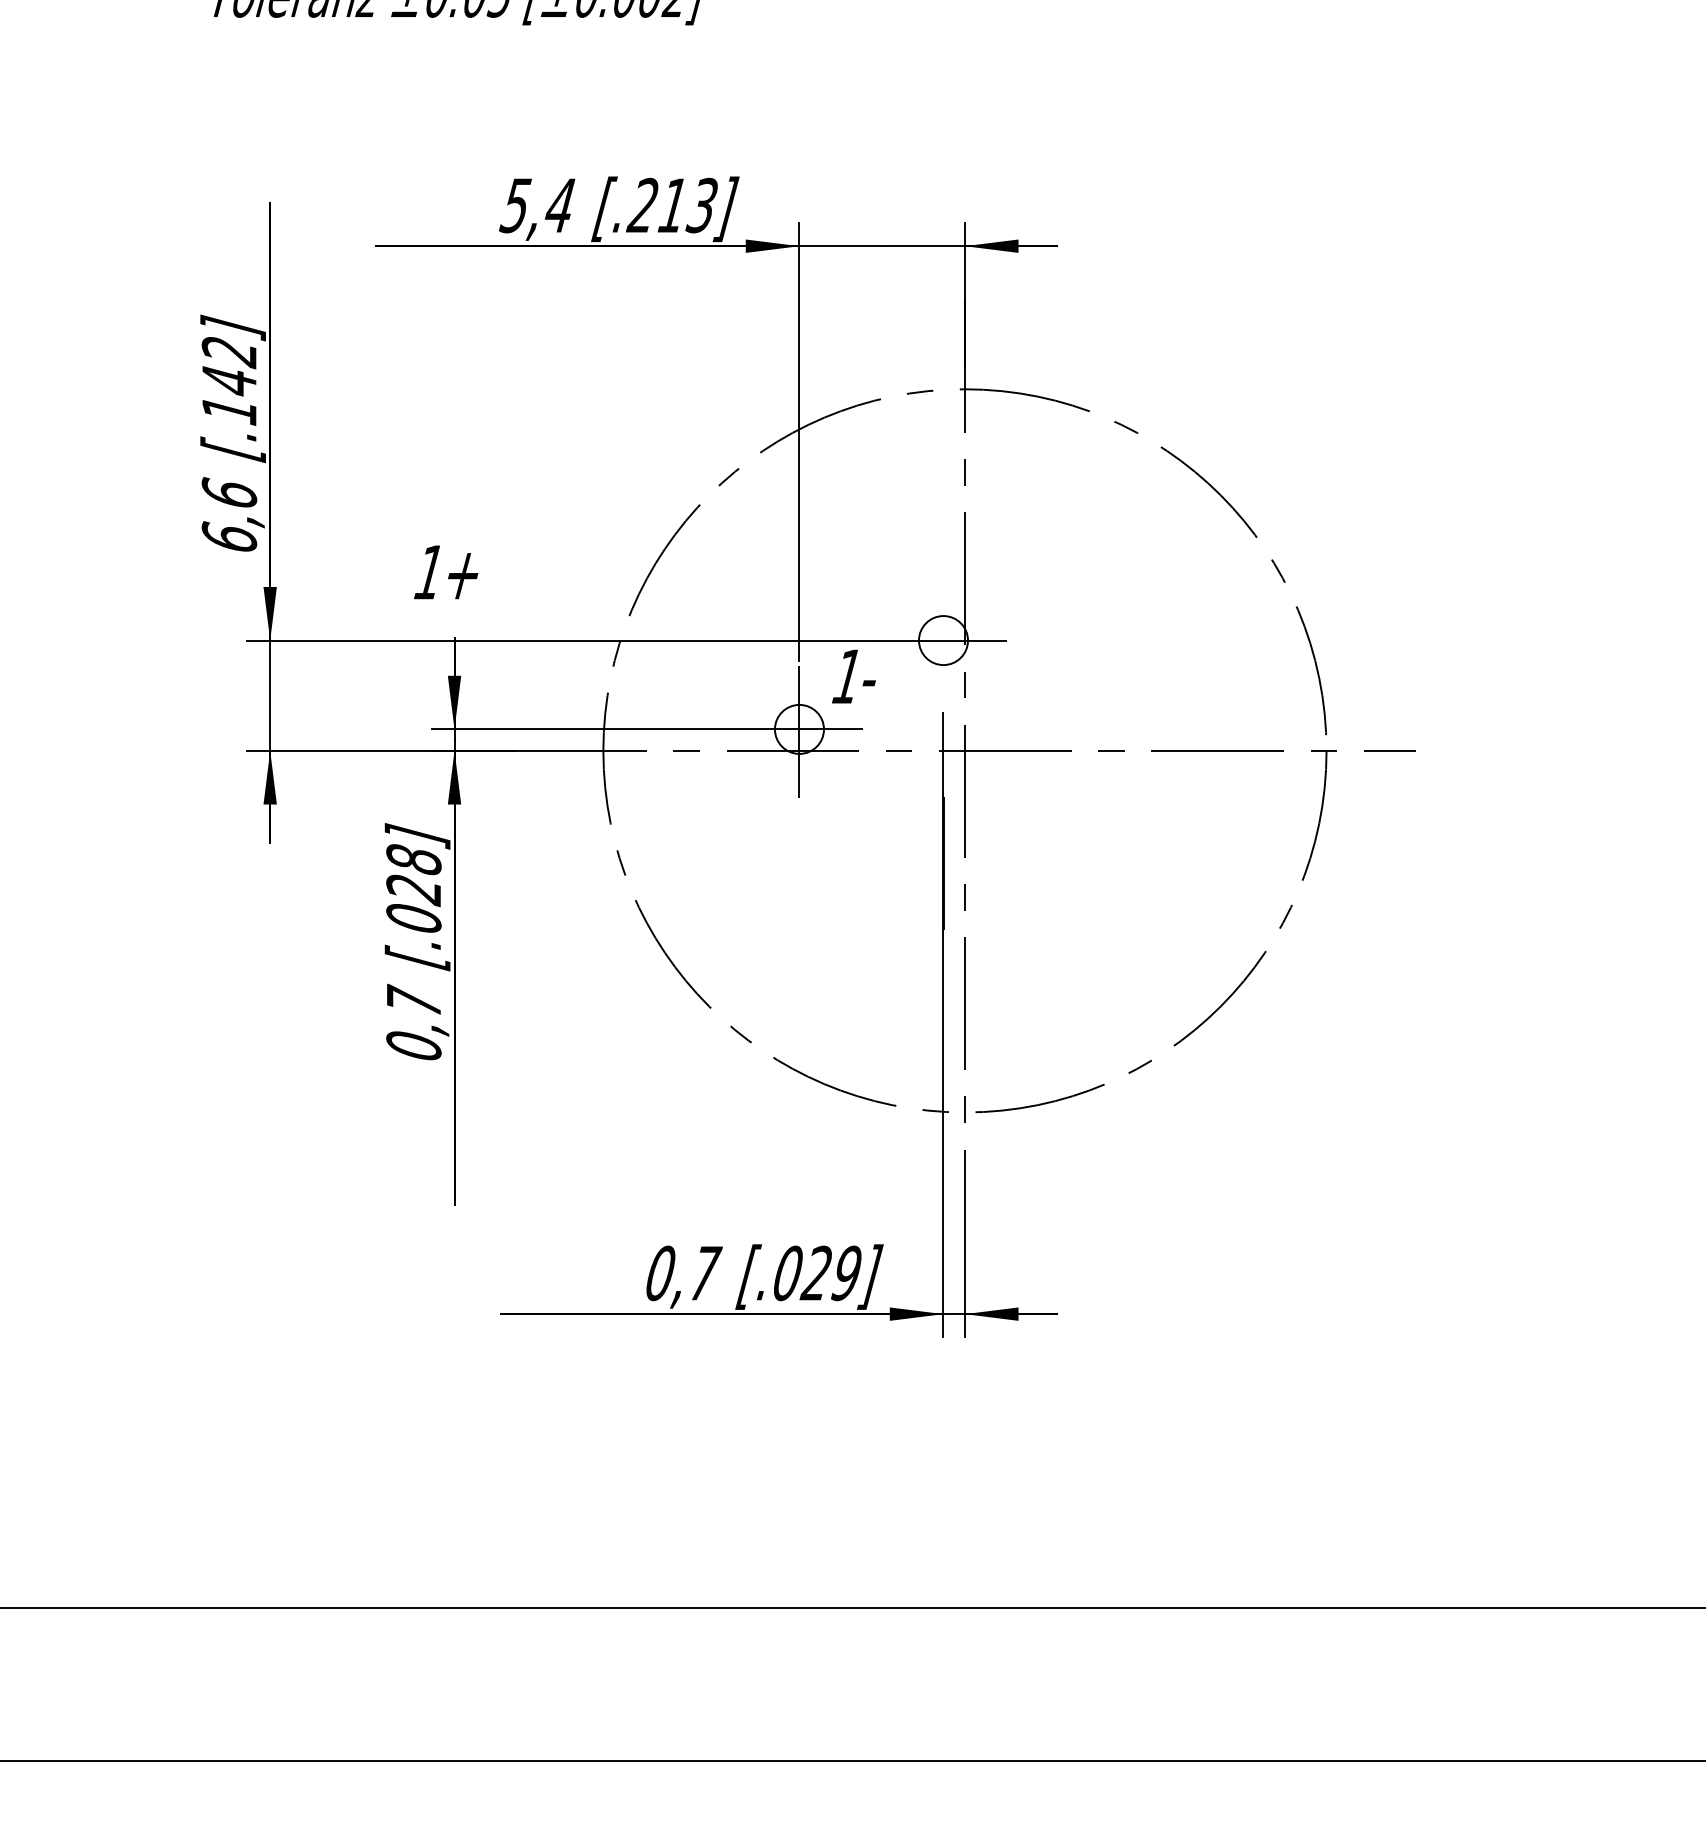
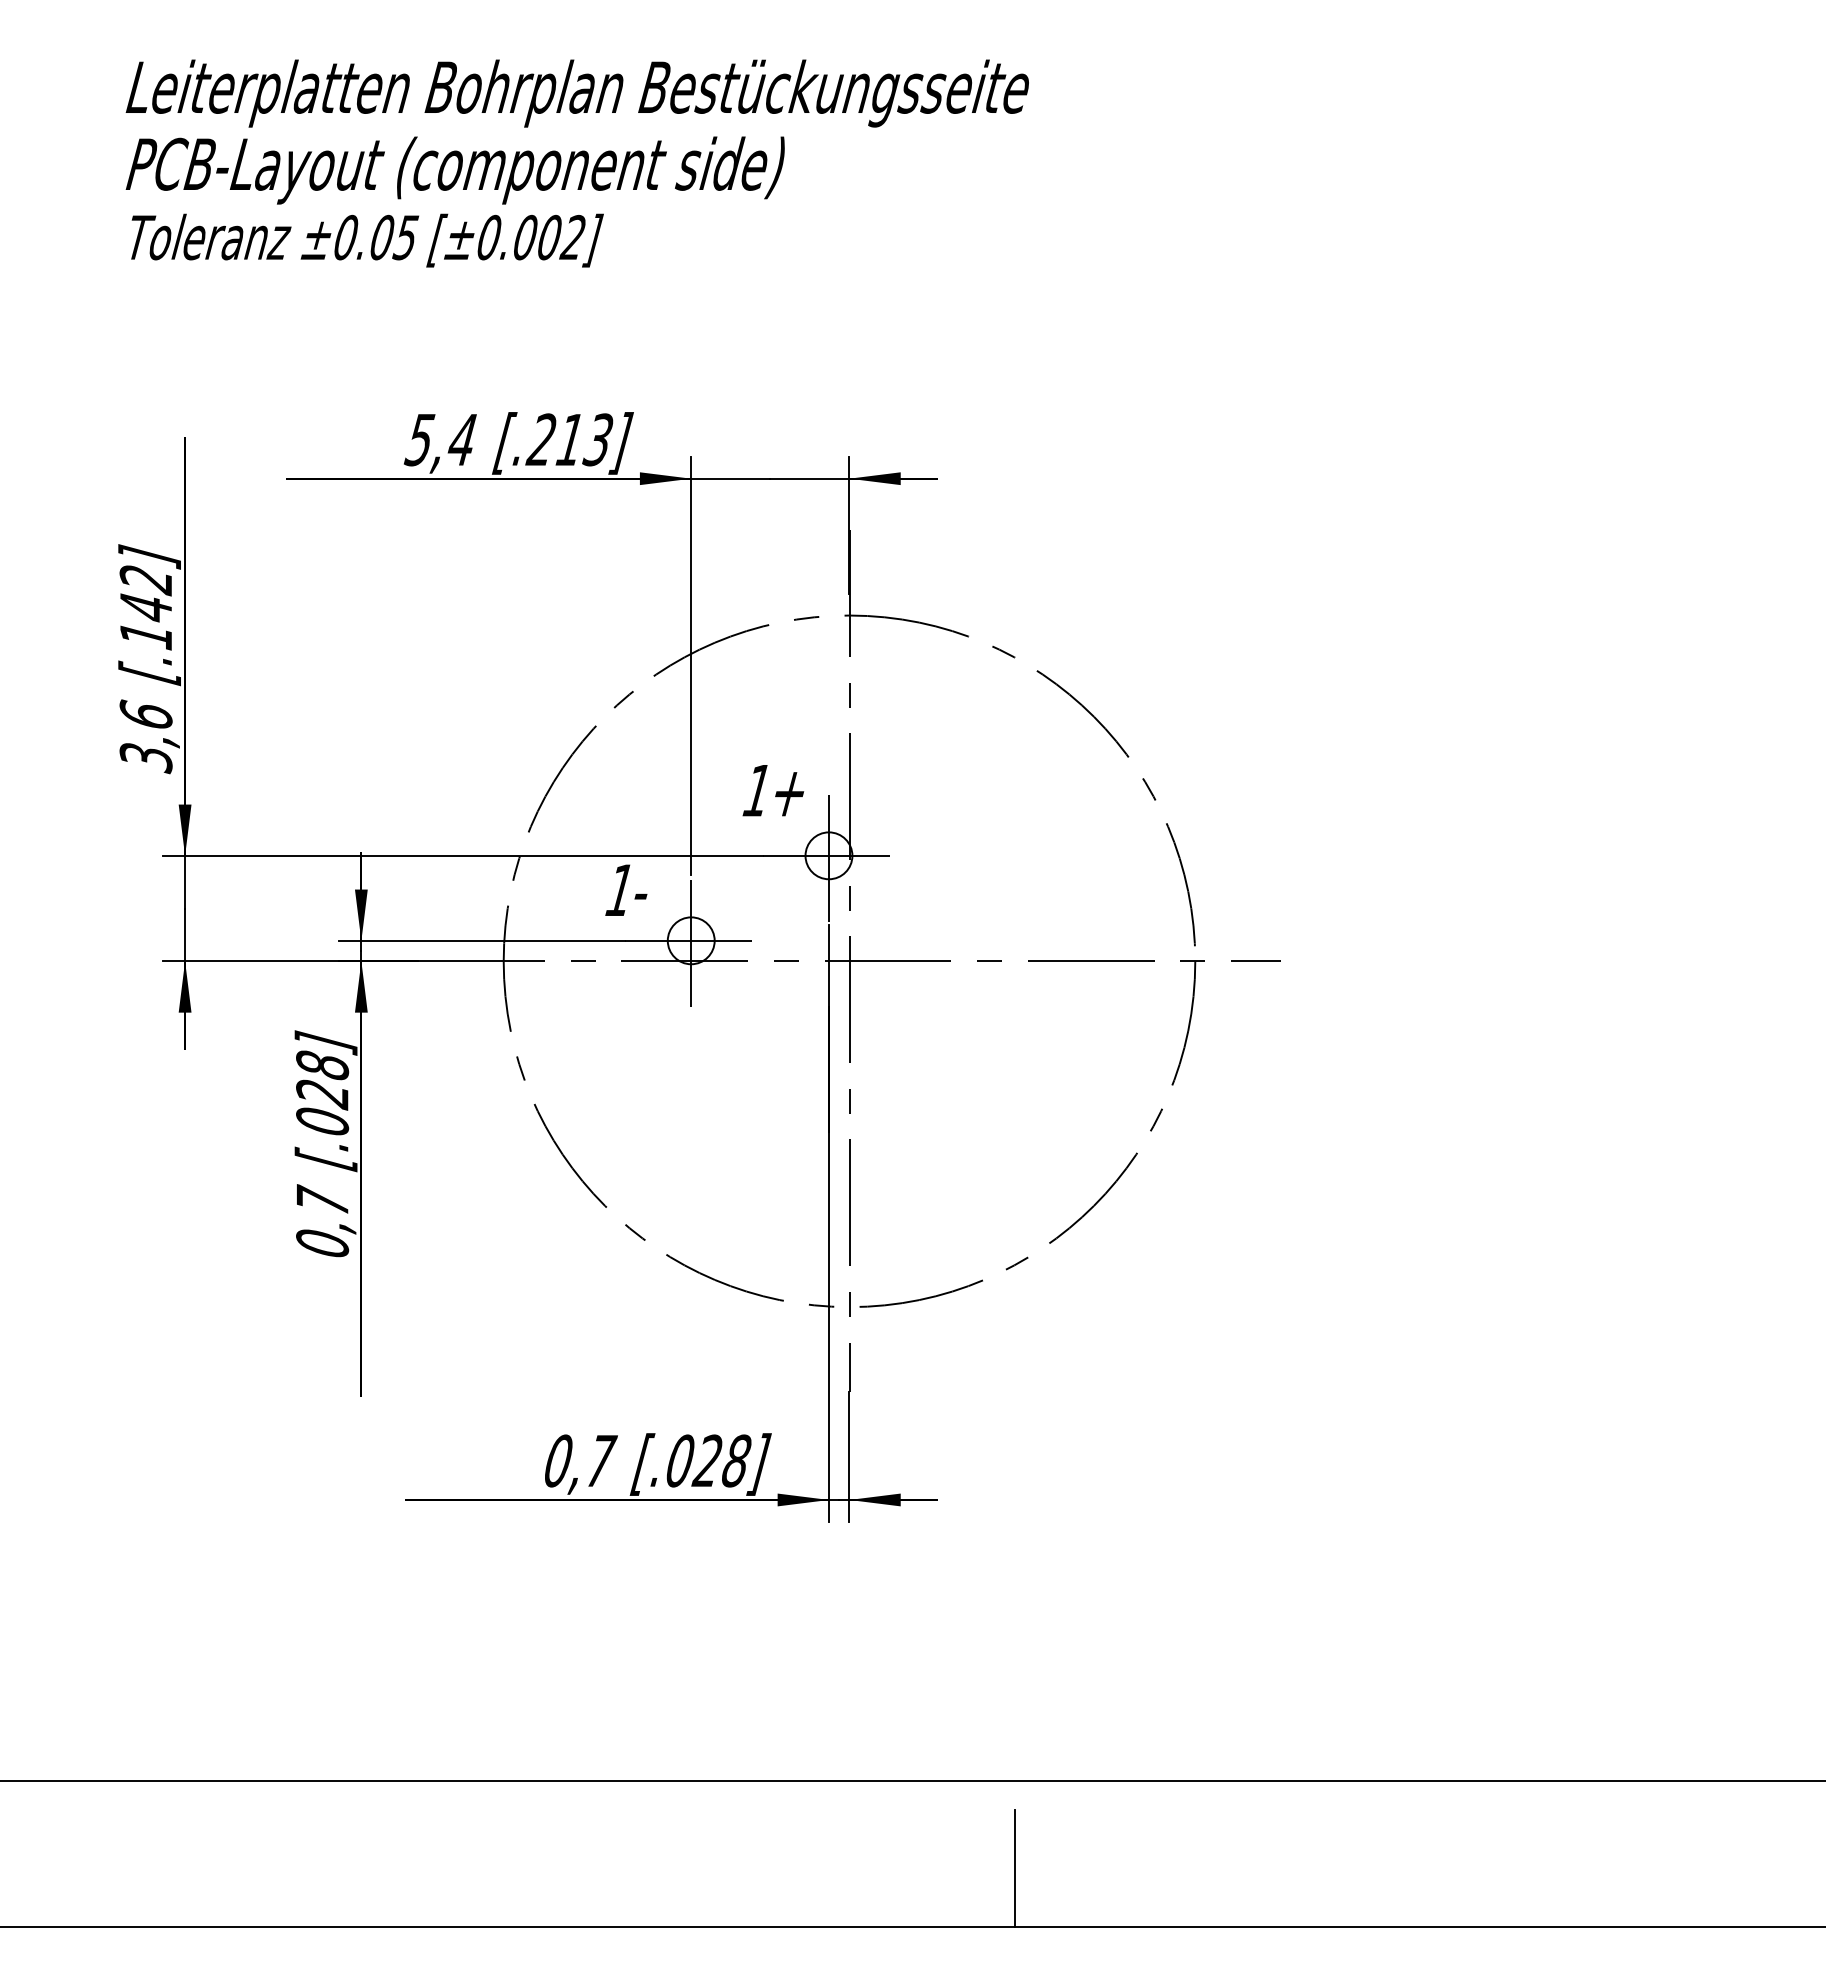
text: (228, 537) -> (145, 757), 6,6 -> 3,6
text: (446, 572) -> (773, 790), moved
line: (943, 640) -> (828, 855), added
text: (854, 675) -> (626, 889), moved
text: (846, 1272) -> (736, 1460), [.029] -> [.028]
line: (1137, 1699) -> (1014, 1868), added

